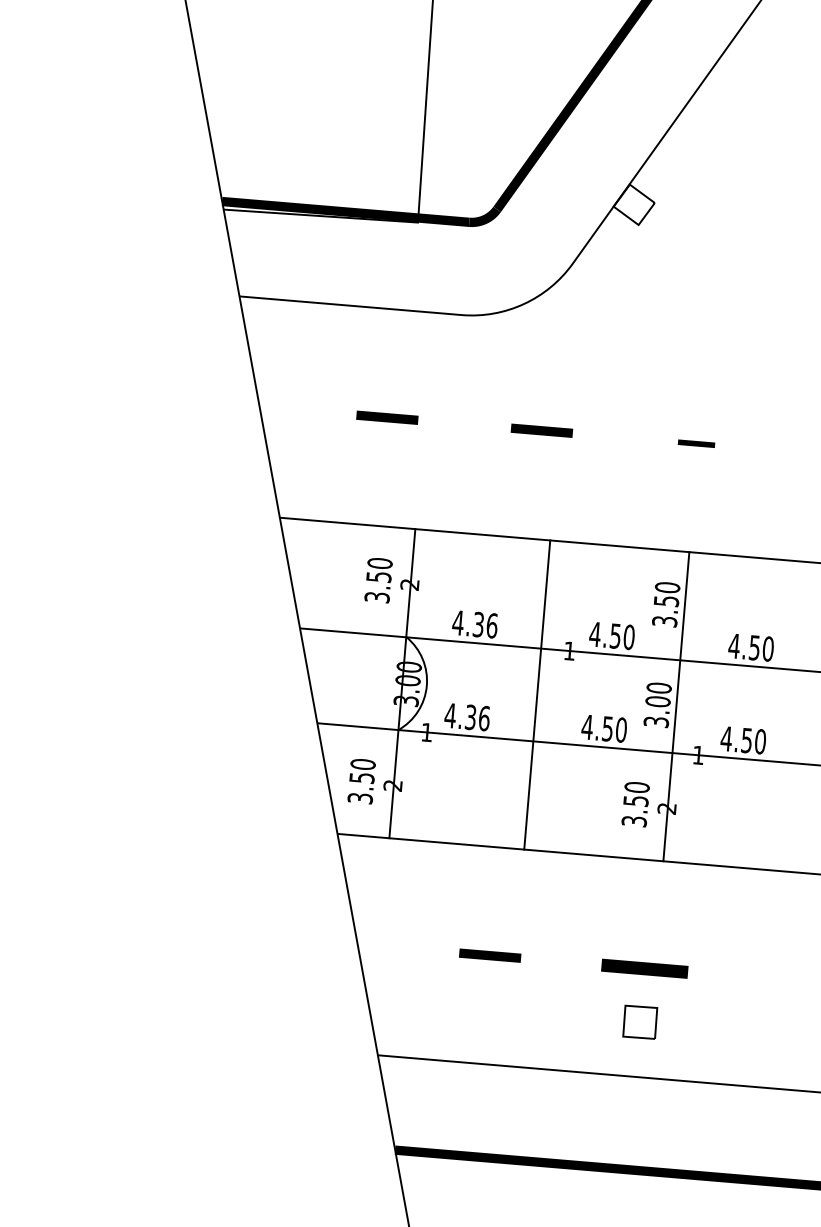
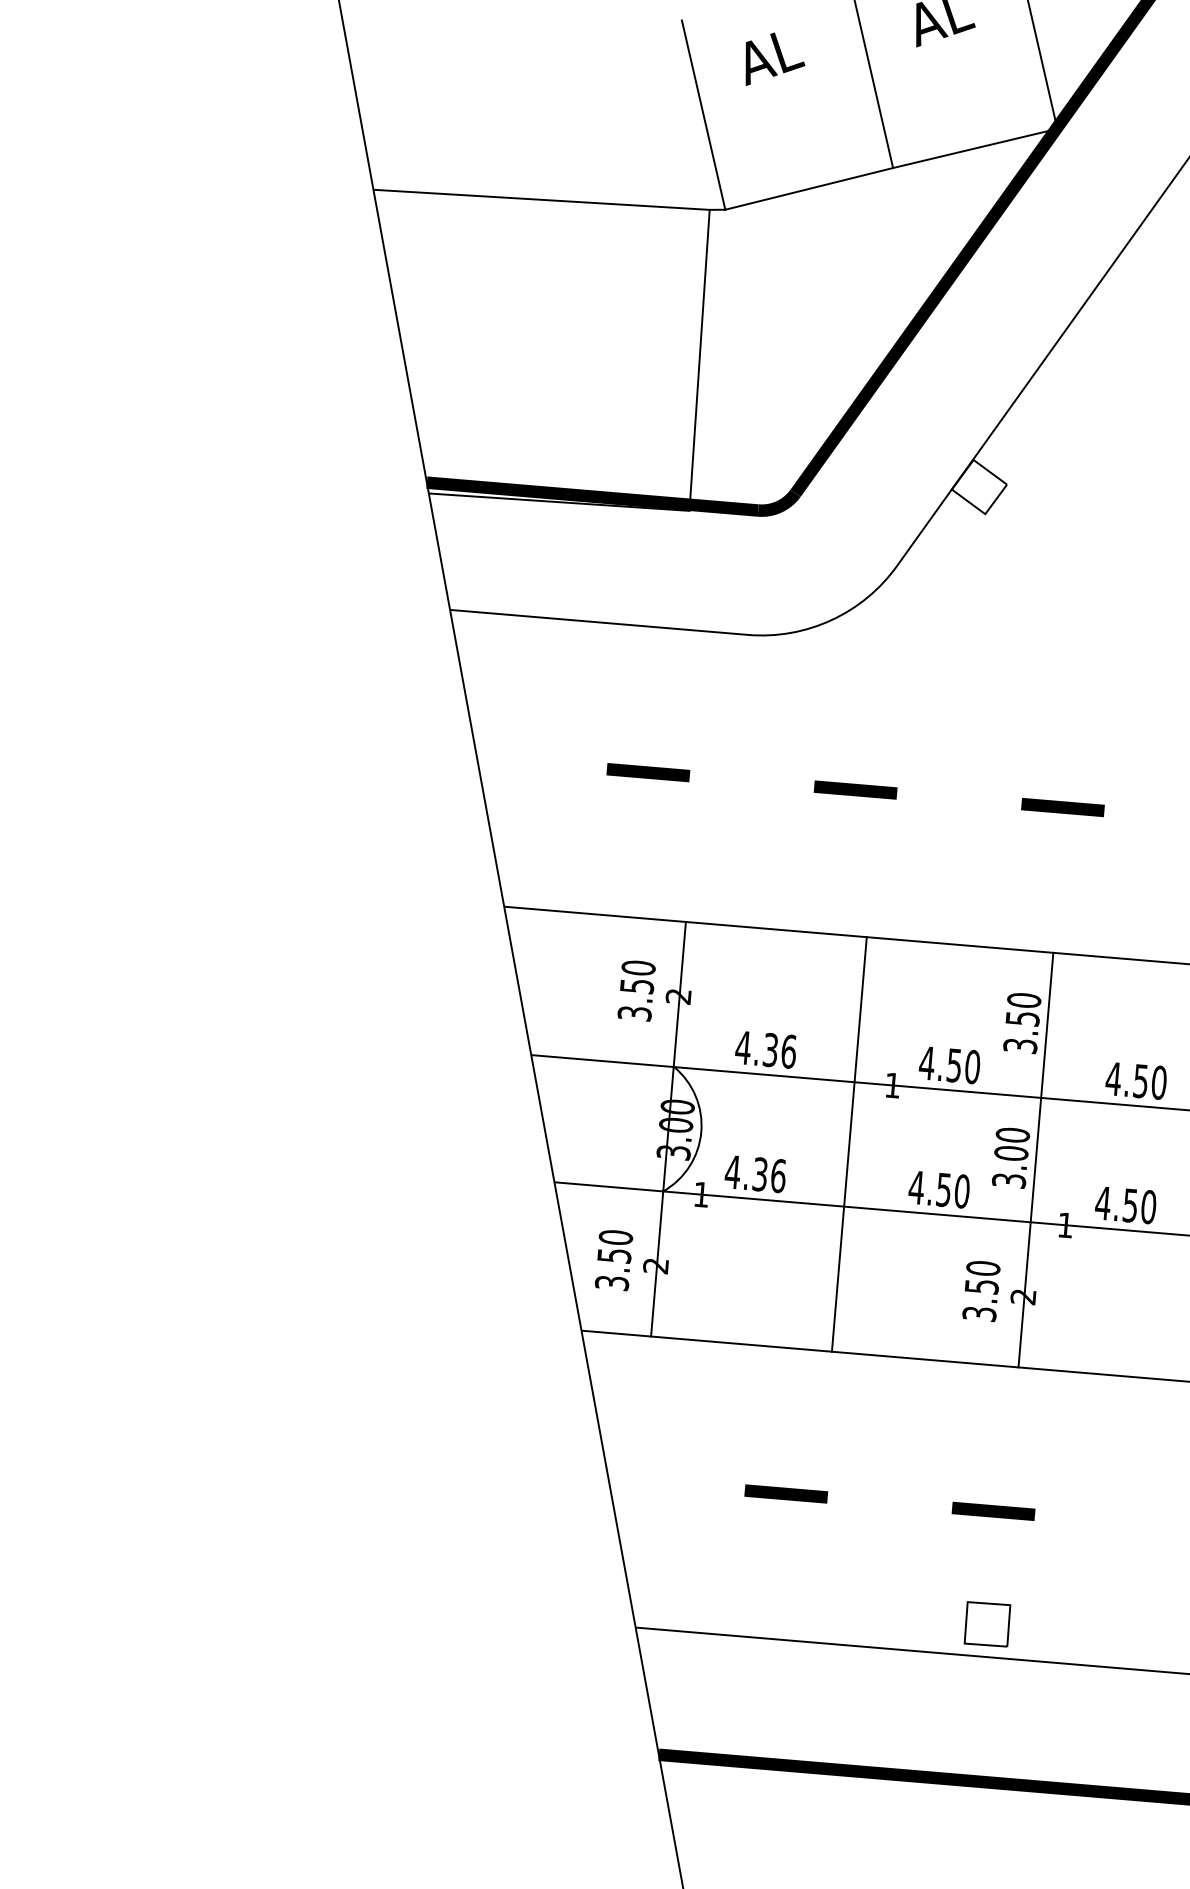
part: (696, 443) -> (1062, 807), size x1.67
part: (644, 967) -> (993, 1510), size x0.71
part: (640, 1022) -> (987, 1624), moved

